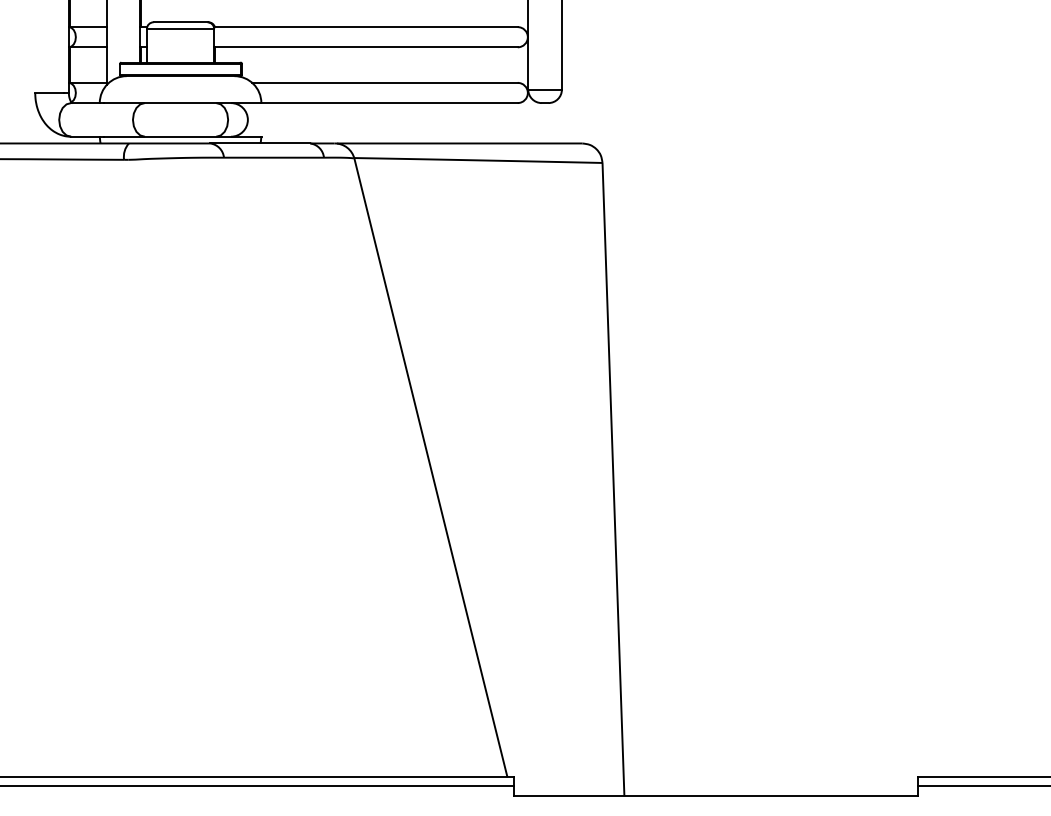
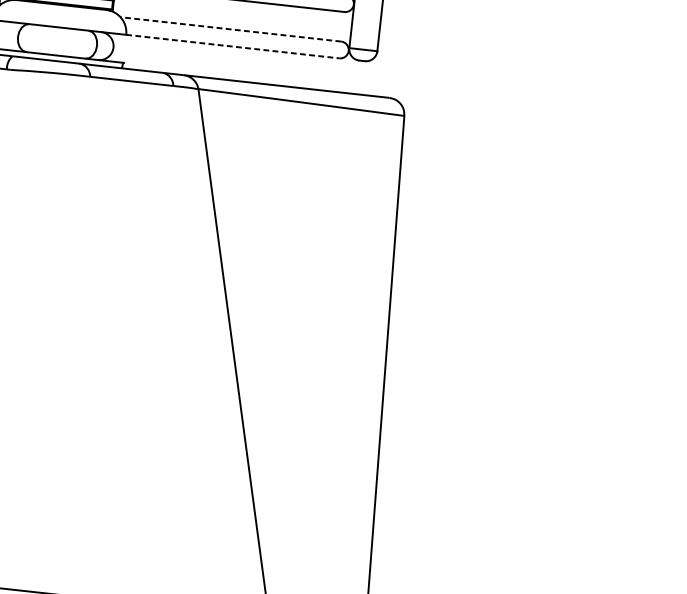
line: (385, 82) -> (231, 29), solid -> dashed
line: (390, 103) -> (233, 47), solid -> dashed

